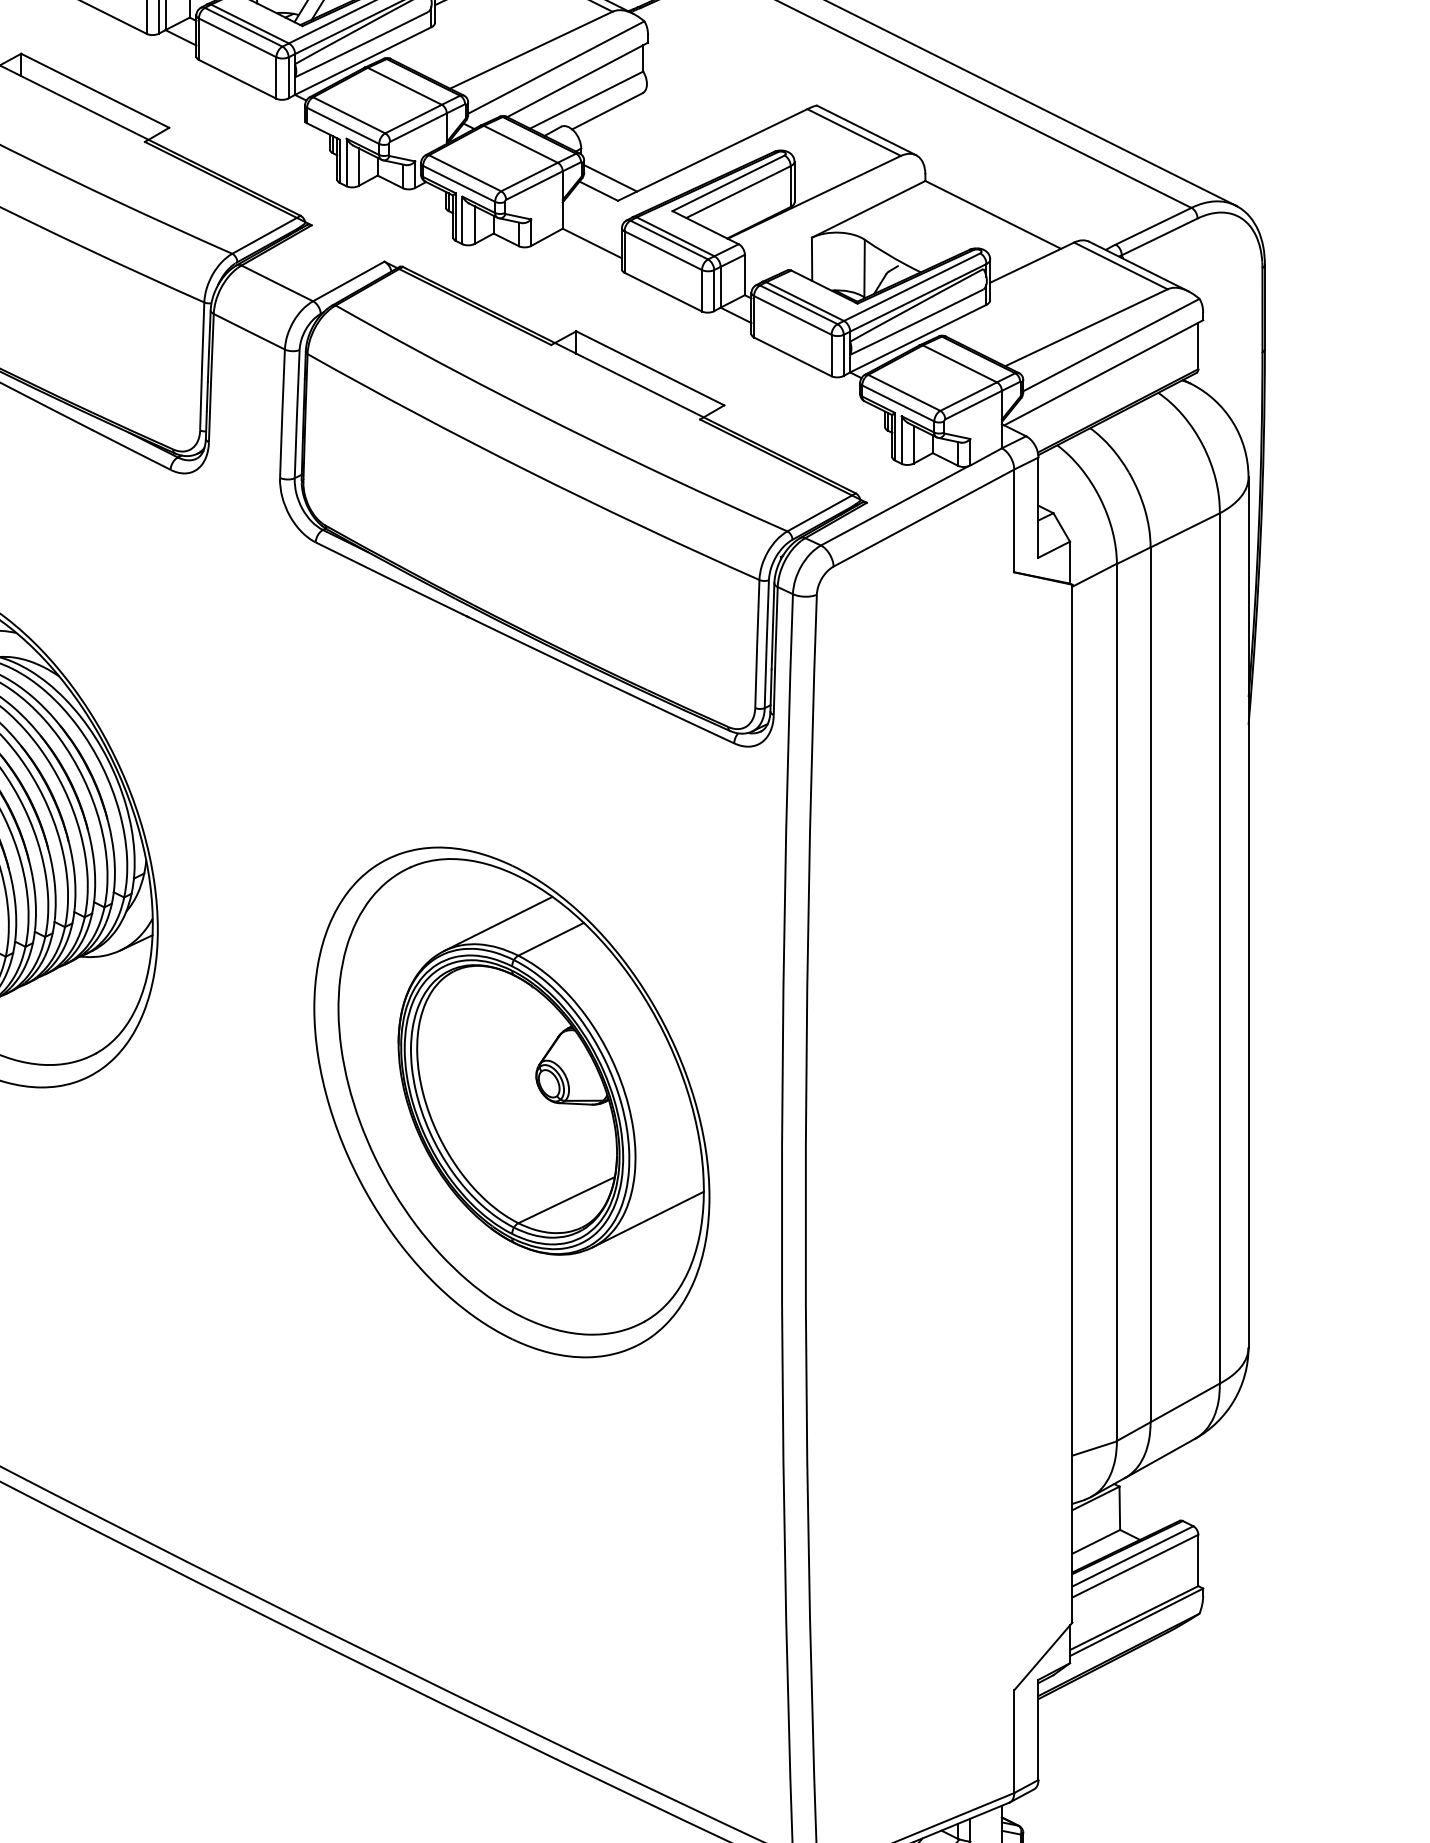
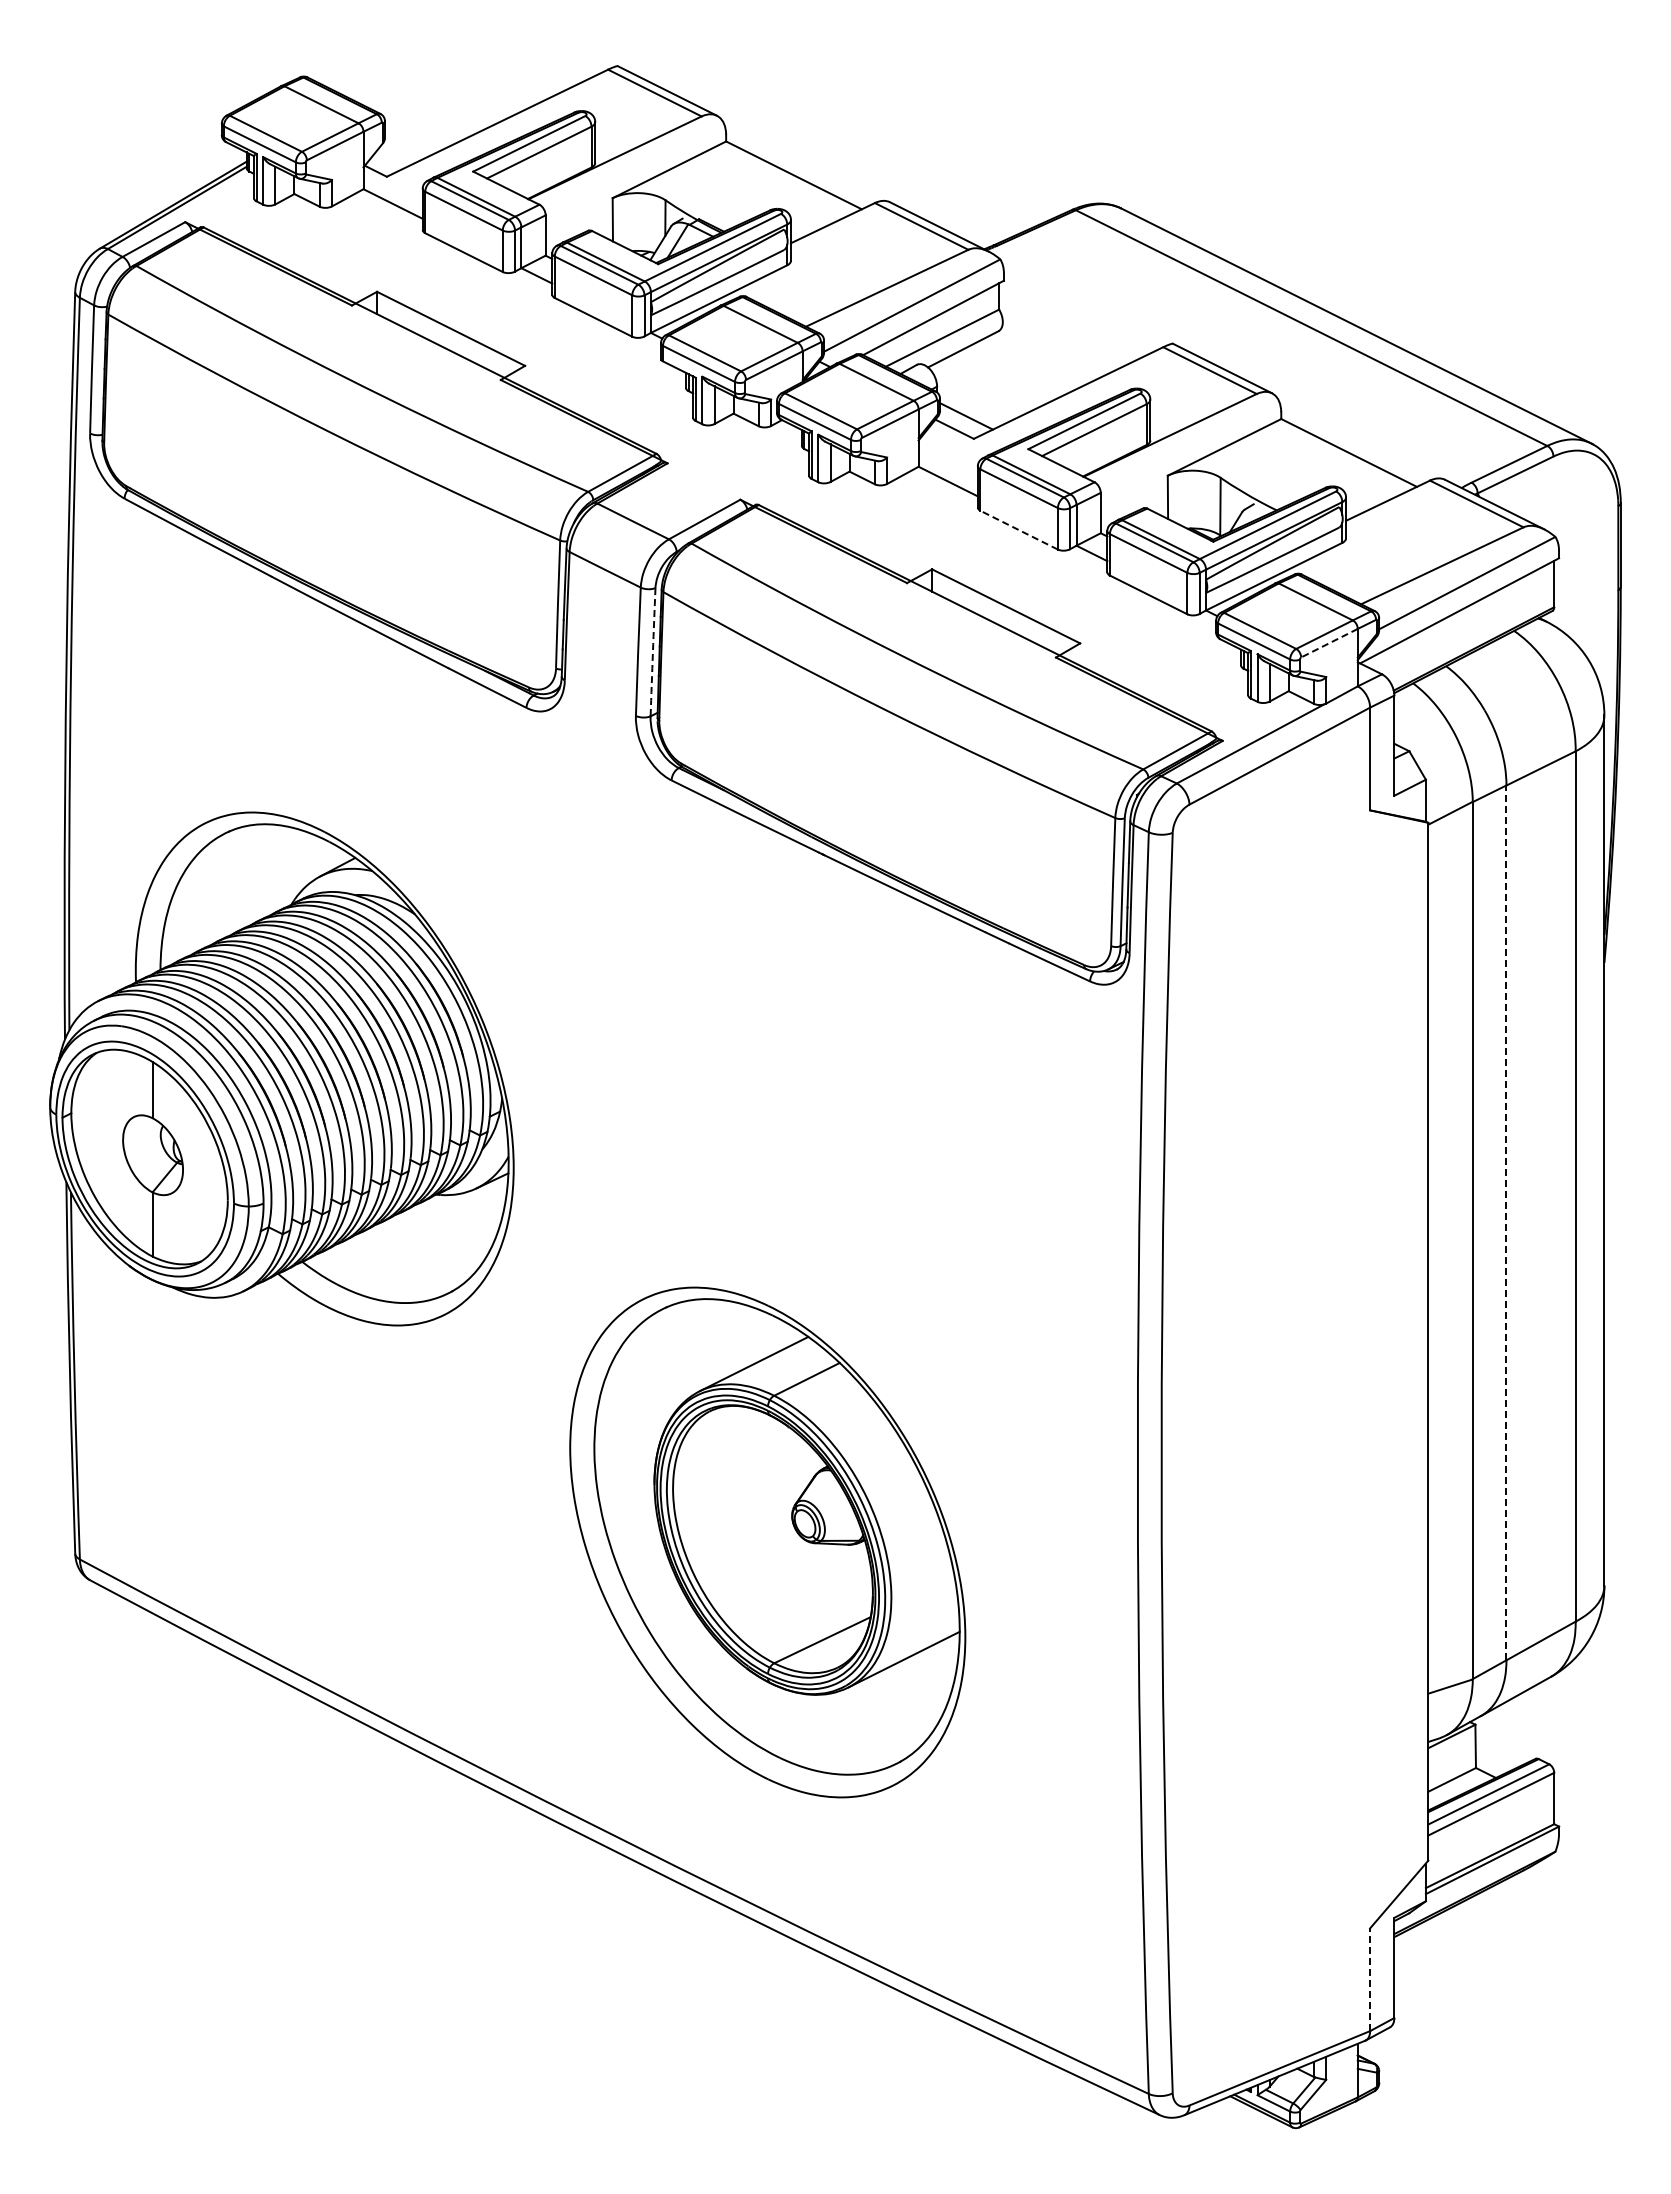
line: (662, 291) -> (1018, 529), solid -> dashed
line: (973, 405) -> (1329, 643), solid -> dashed
arc: (296, 414) -> (652, 652), solid -> dashed
line: (1150, 984) -> (1506, 1222), solid -> dashed
part: (511, 1102) -> (767, 1542), moved
line: (1014, 1741) -> (1370, 1979), solid -> dashed

